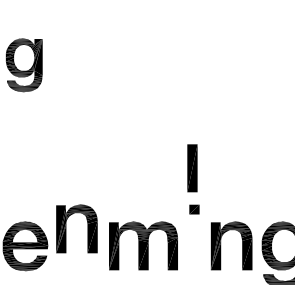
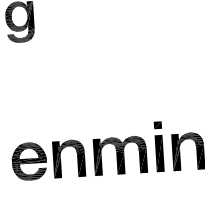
part: (192, 168) -> (159, 153), moved
part: (66, 228) -> (61, 158), moved

